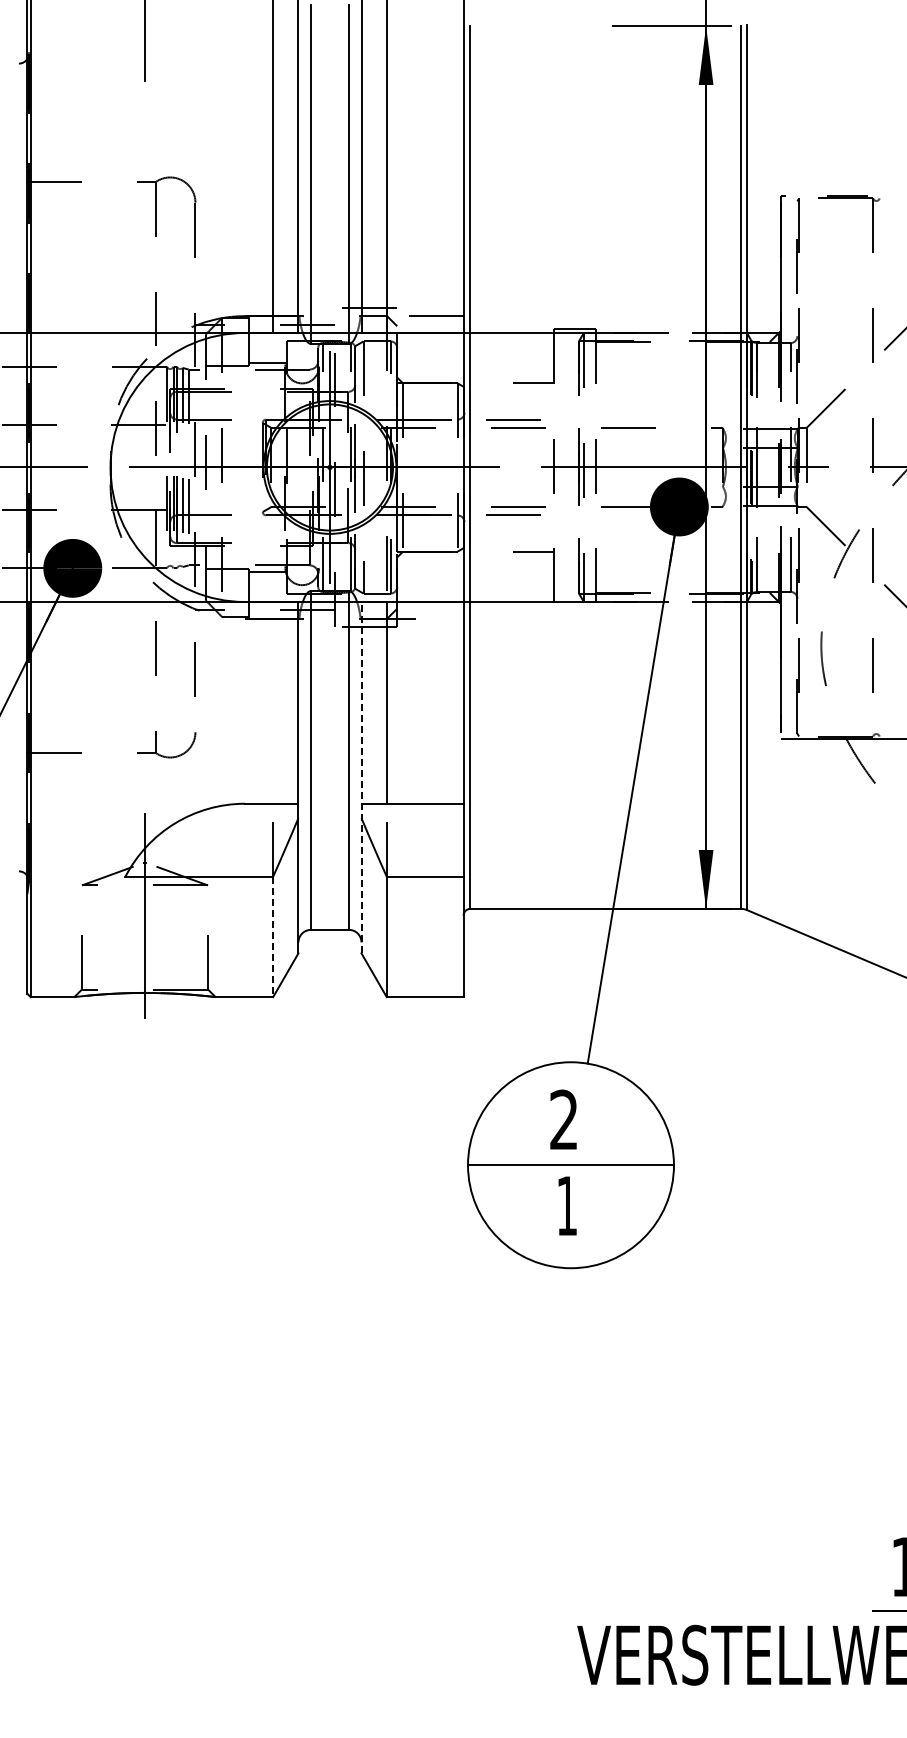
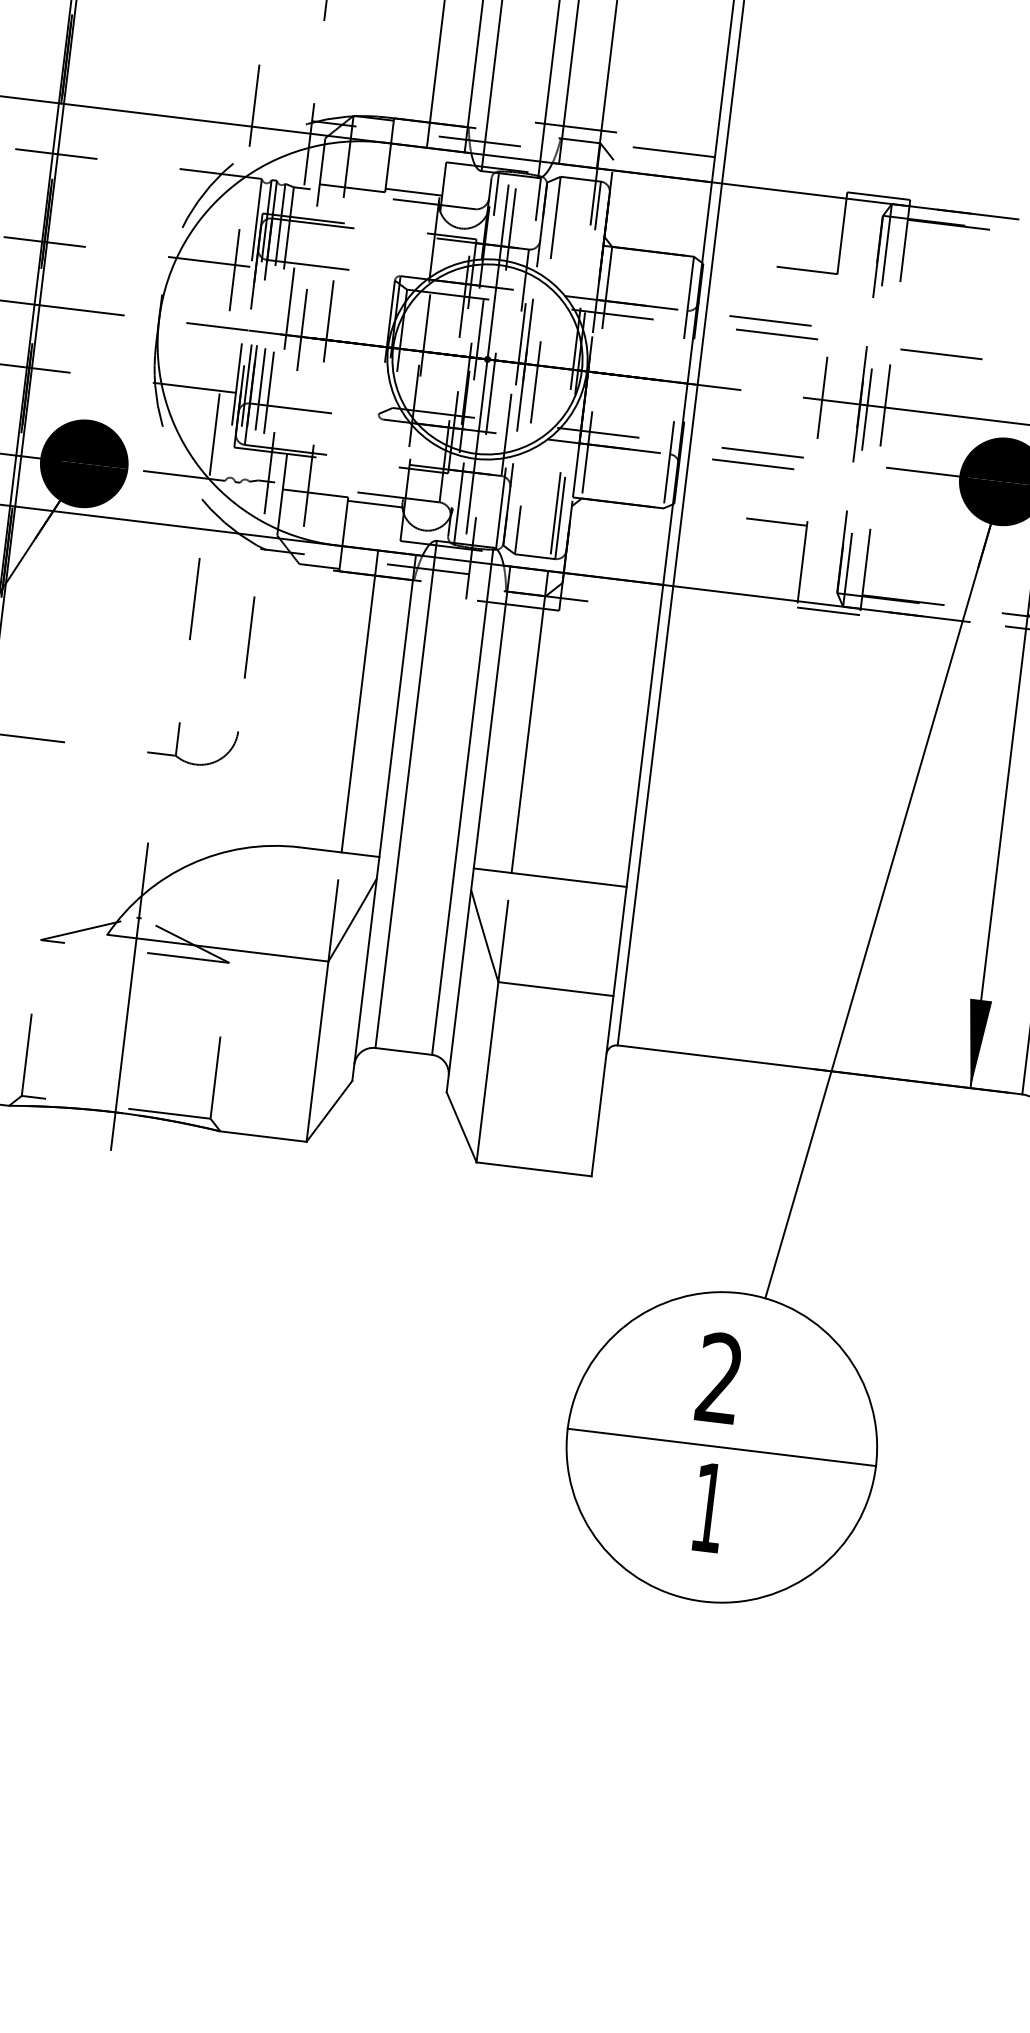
line: (574, 606) -> (828, 611), added
line: (273, 702) -> (360, 700), added
line: (361, 777) -> (478, 829), dashed -> solid
line: (273, 937) -> (317, 1052), dashed -> solid

